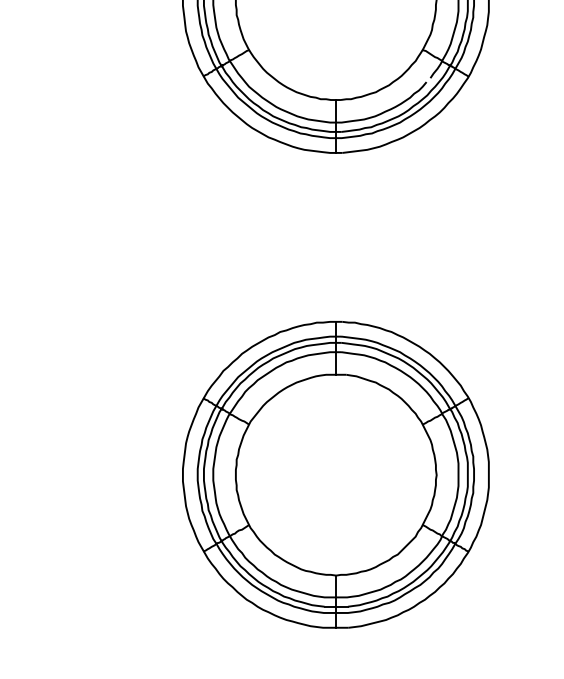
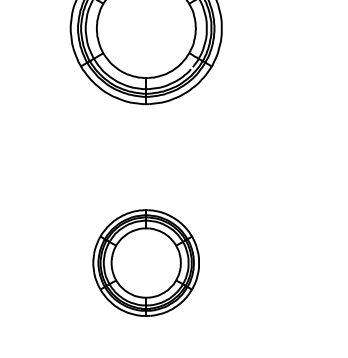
part: (334, 473) -> (145, 262), size x0.7

